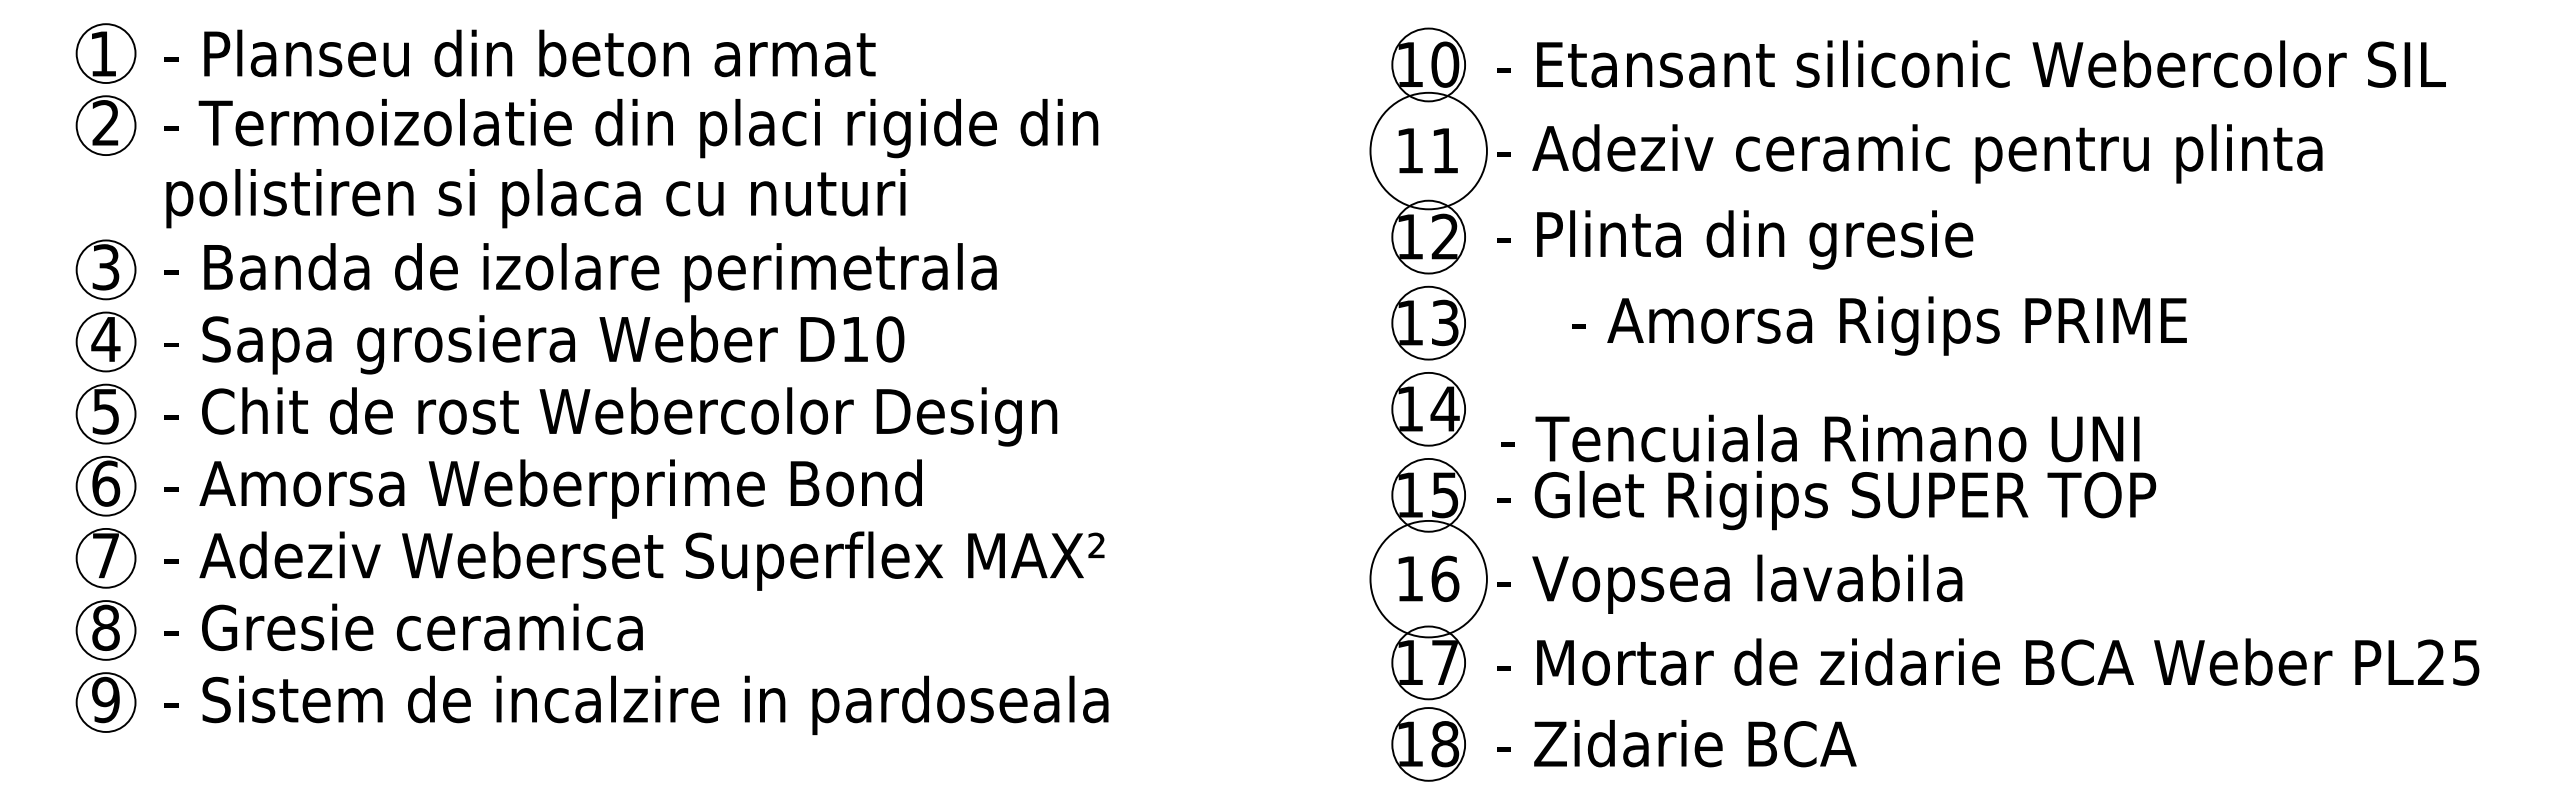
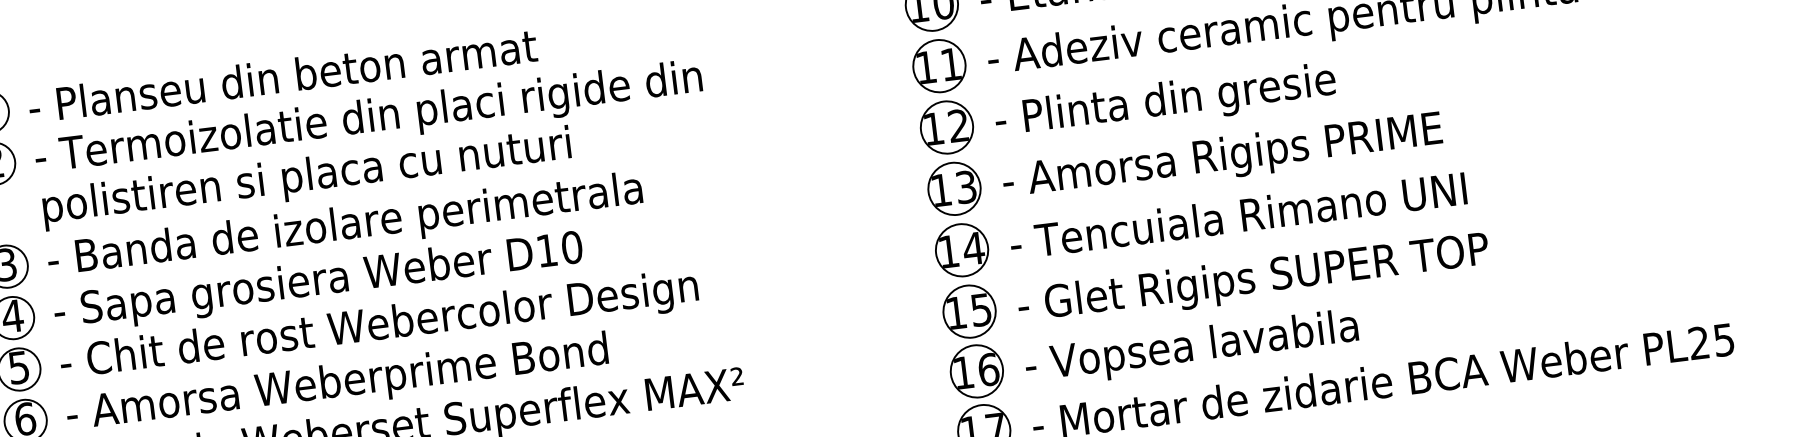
circle: (1428, 150) -> (939, 65), size x0.62
text: (1879, 325) -> (1222, 157), moved
text: (1820, 438) -> (1238, 215), moved
circle: (1428, 578) -> (976, 370), size x0.62

